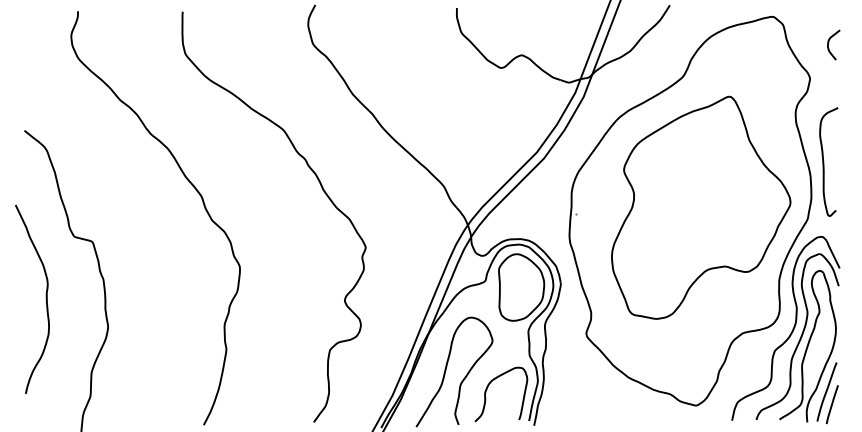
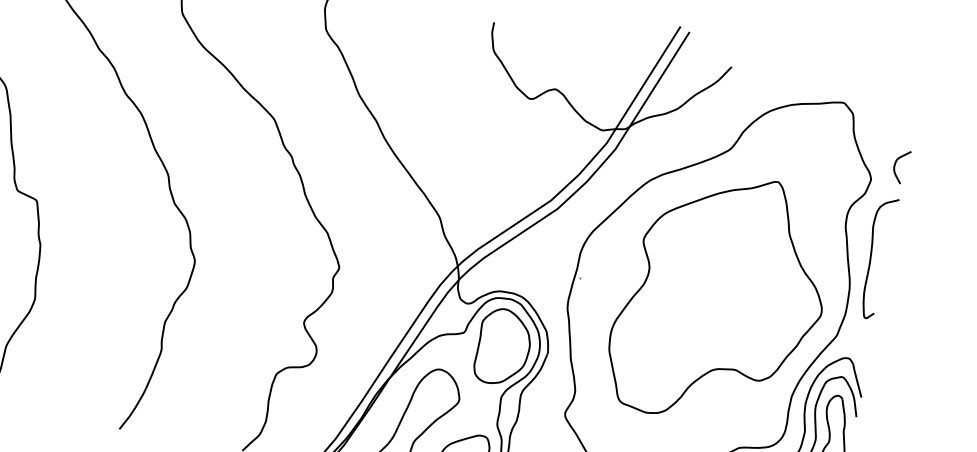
curve: (829, 42) -> (896, 163), moved
curve: (824, 161) -> (872, 256), moved

